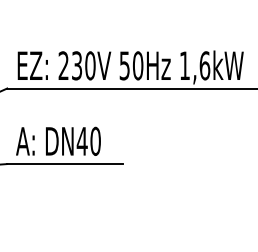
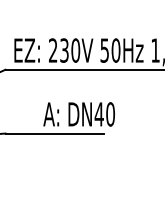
text: (58, 140) -> (79, 113), moved

